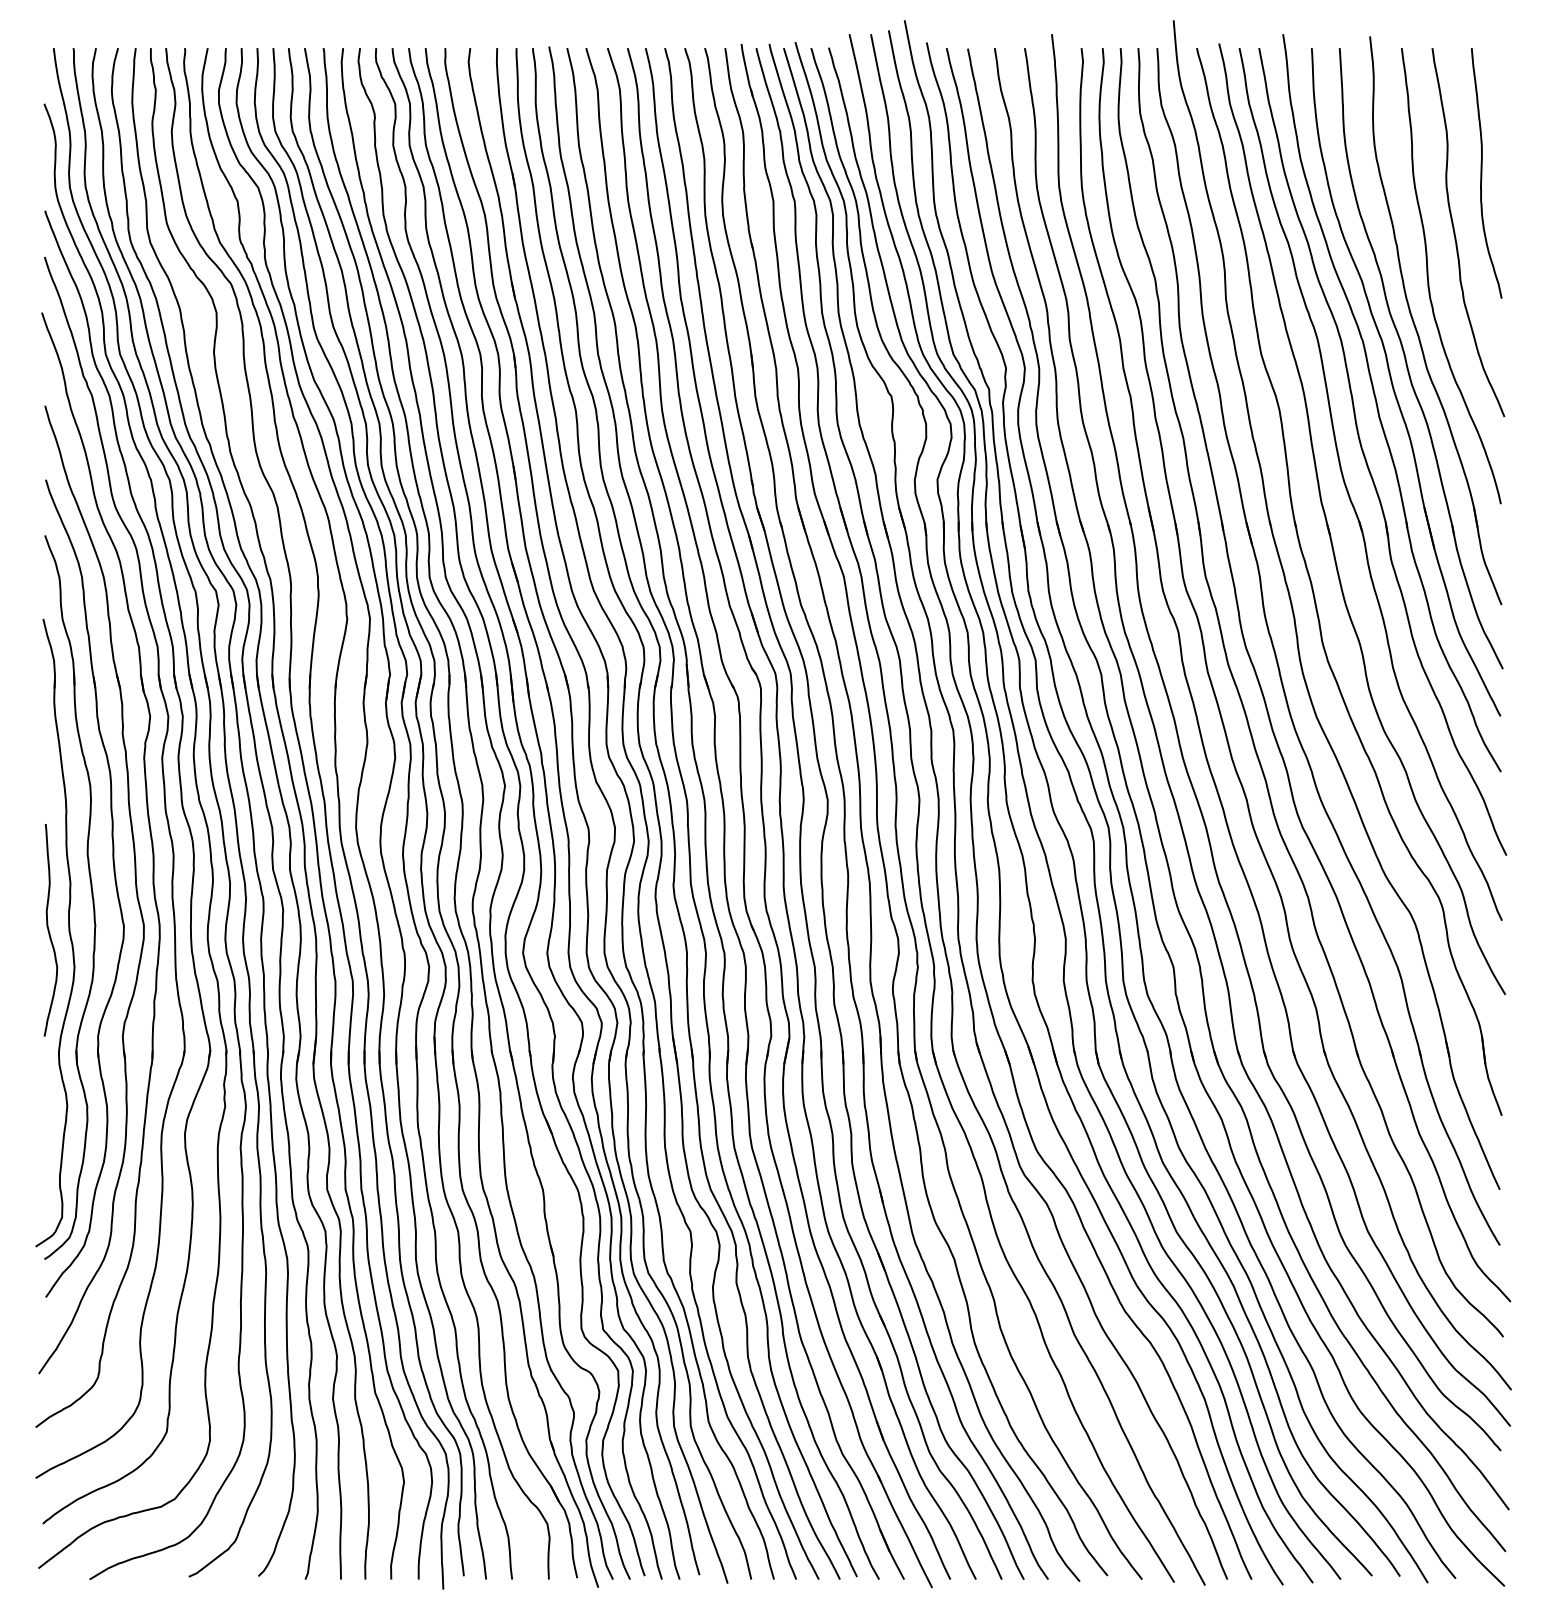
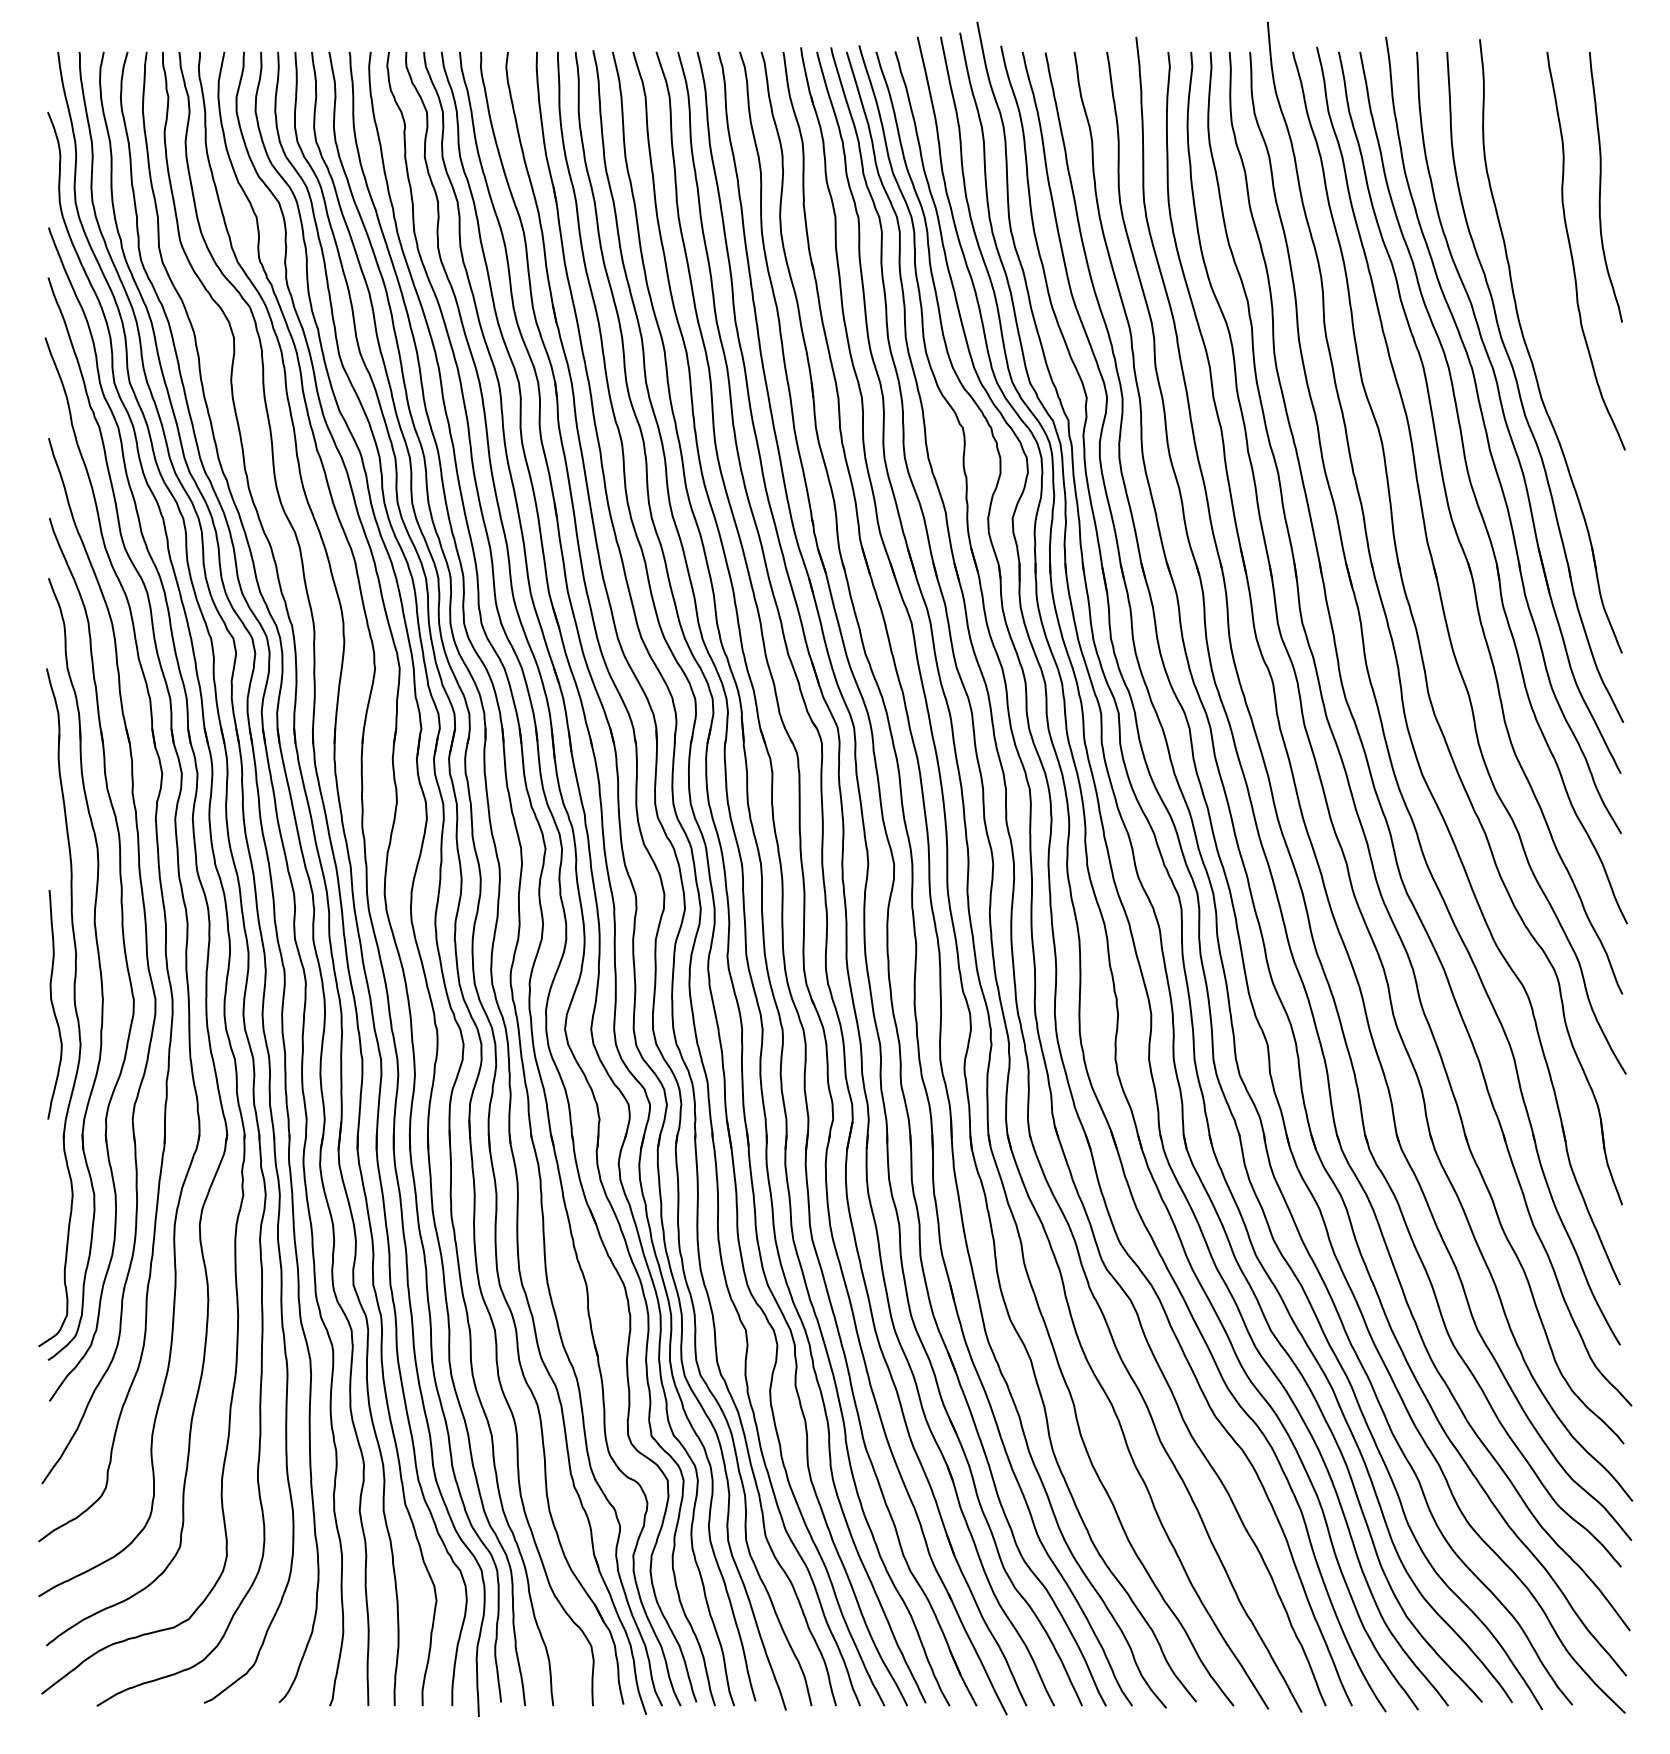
curve: (1428, 275) -> (1543, 297), removed

